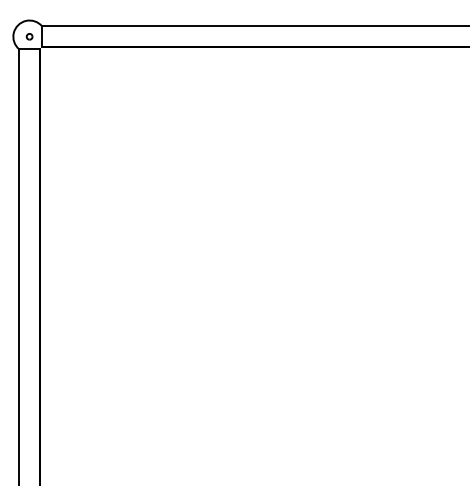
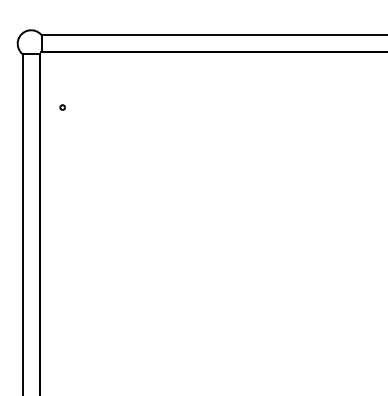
part: (29, 36) -> (62, 107), moved

